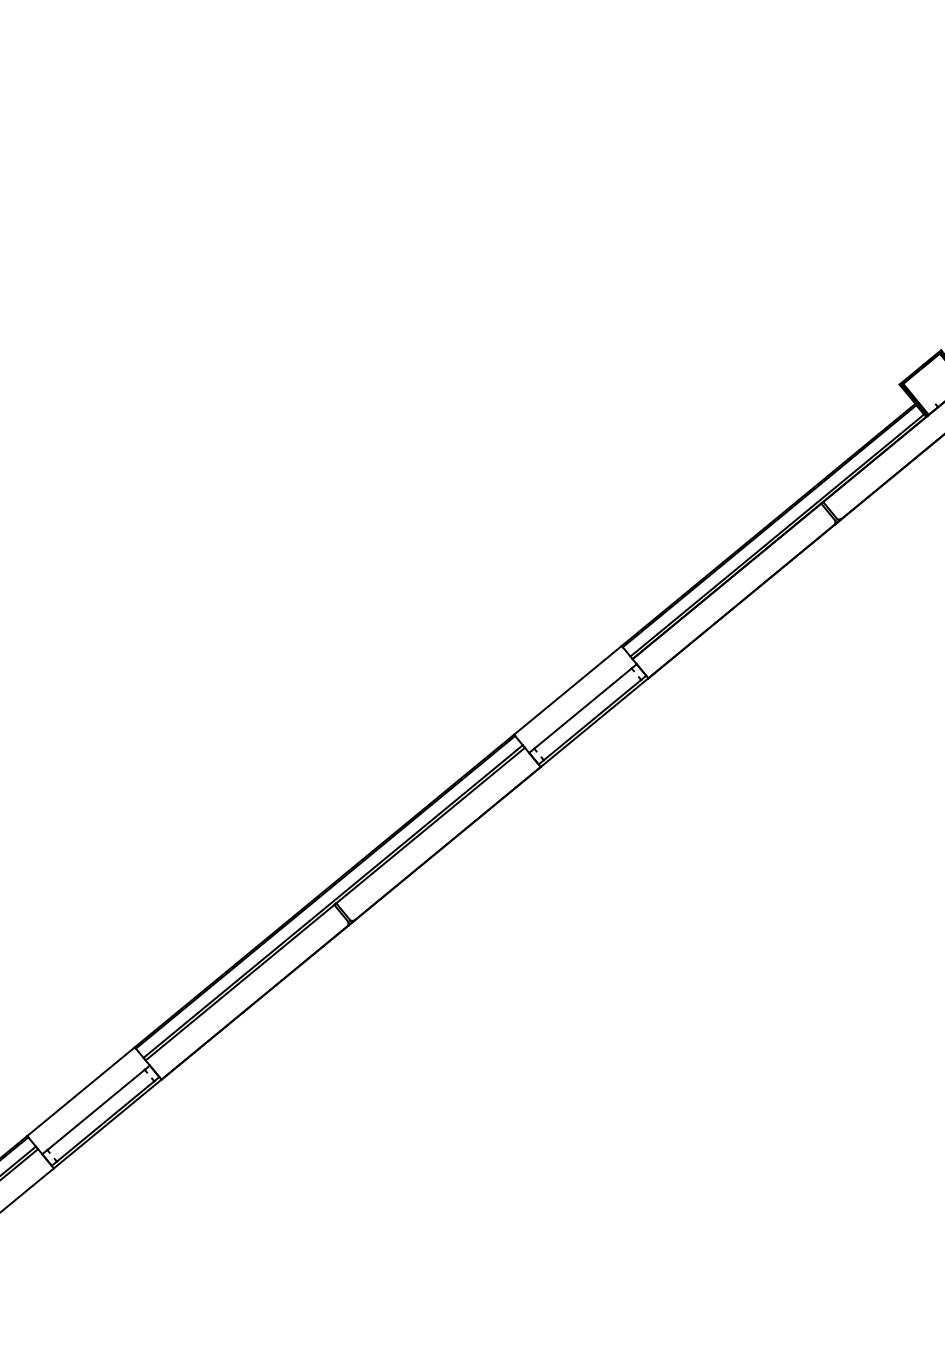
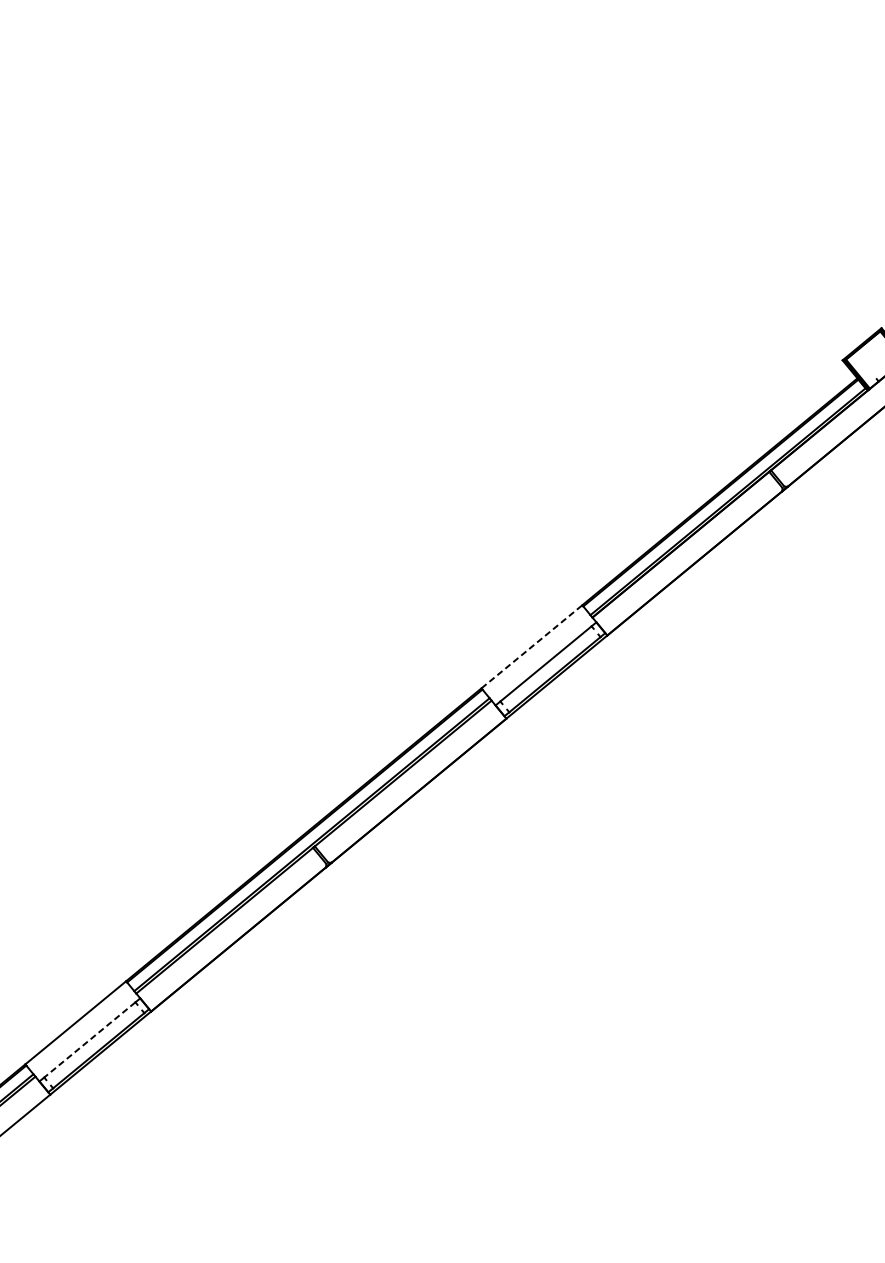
line: (567, 690) -> (531, 646), solid -> dashed
line: (95, 1110) -> (89, 1040), solid -> dashed

